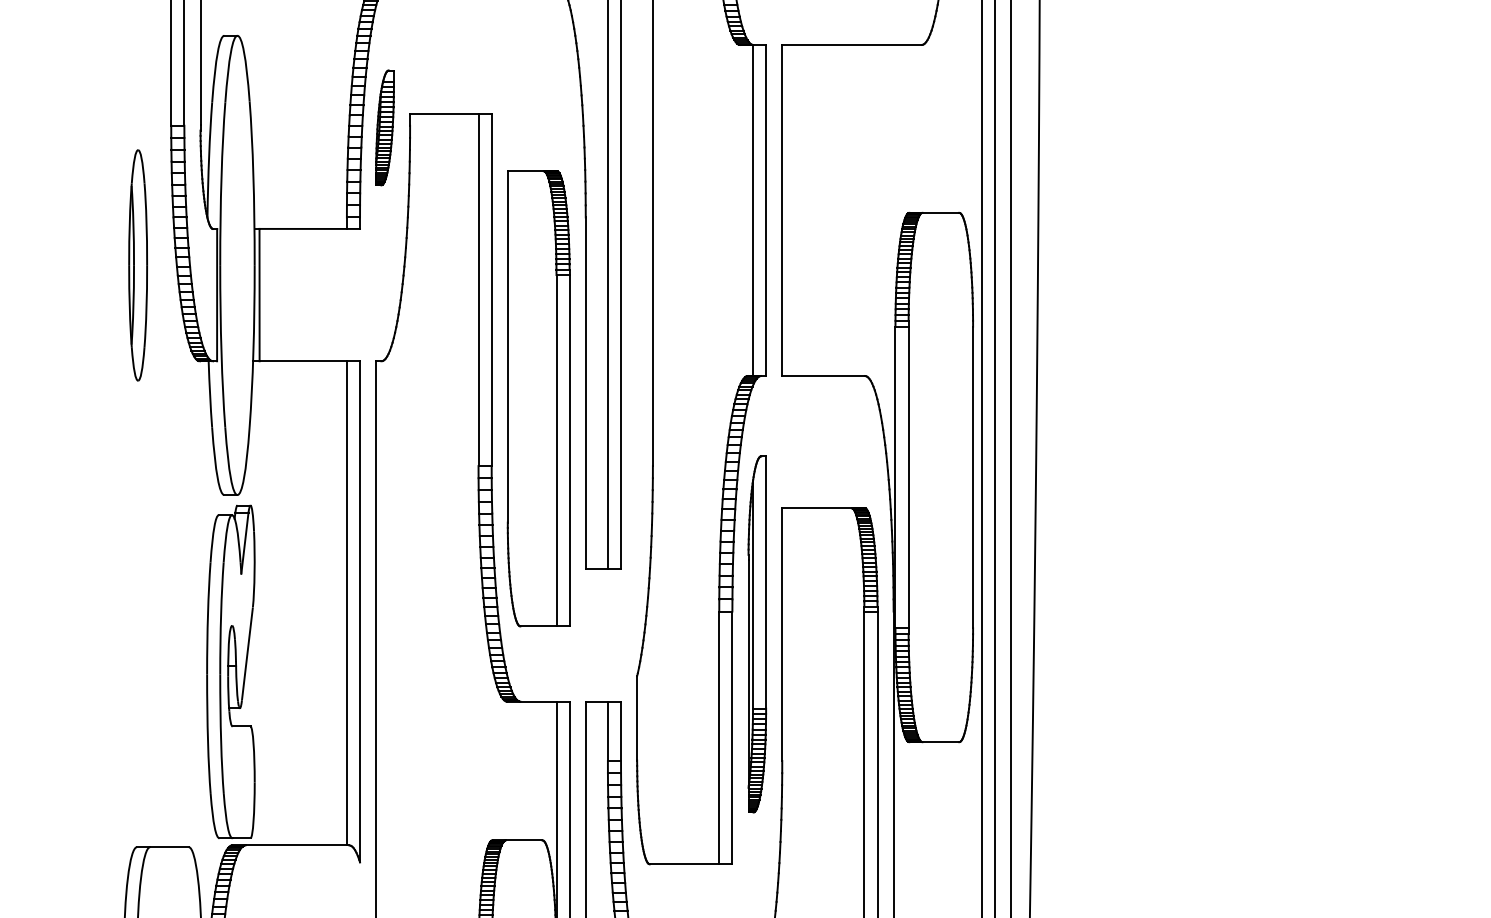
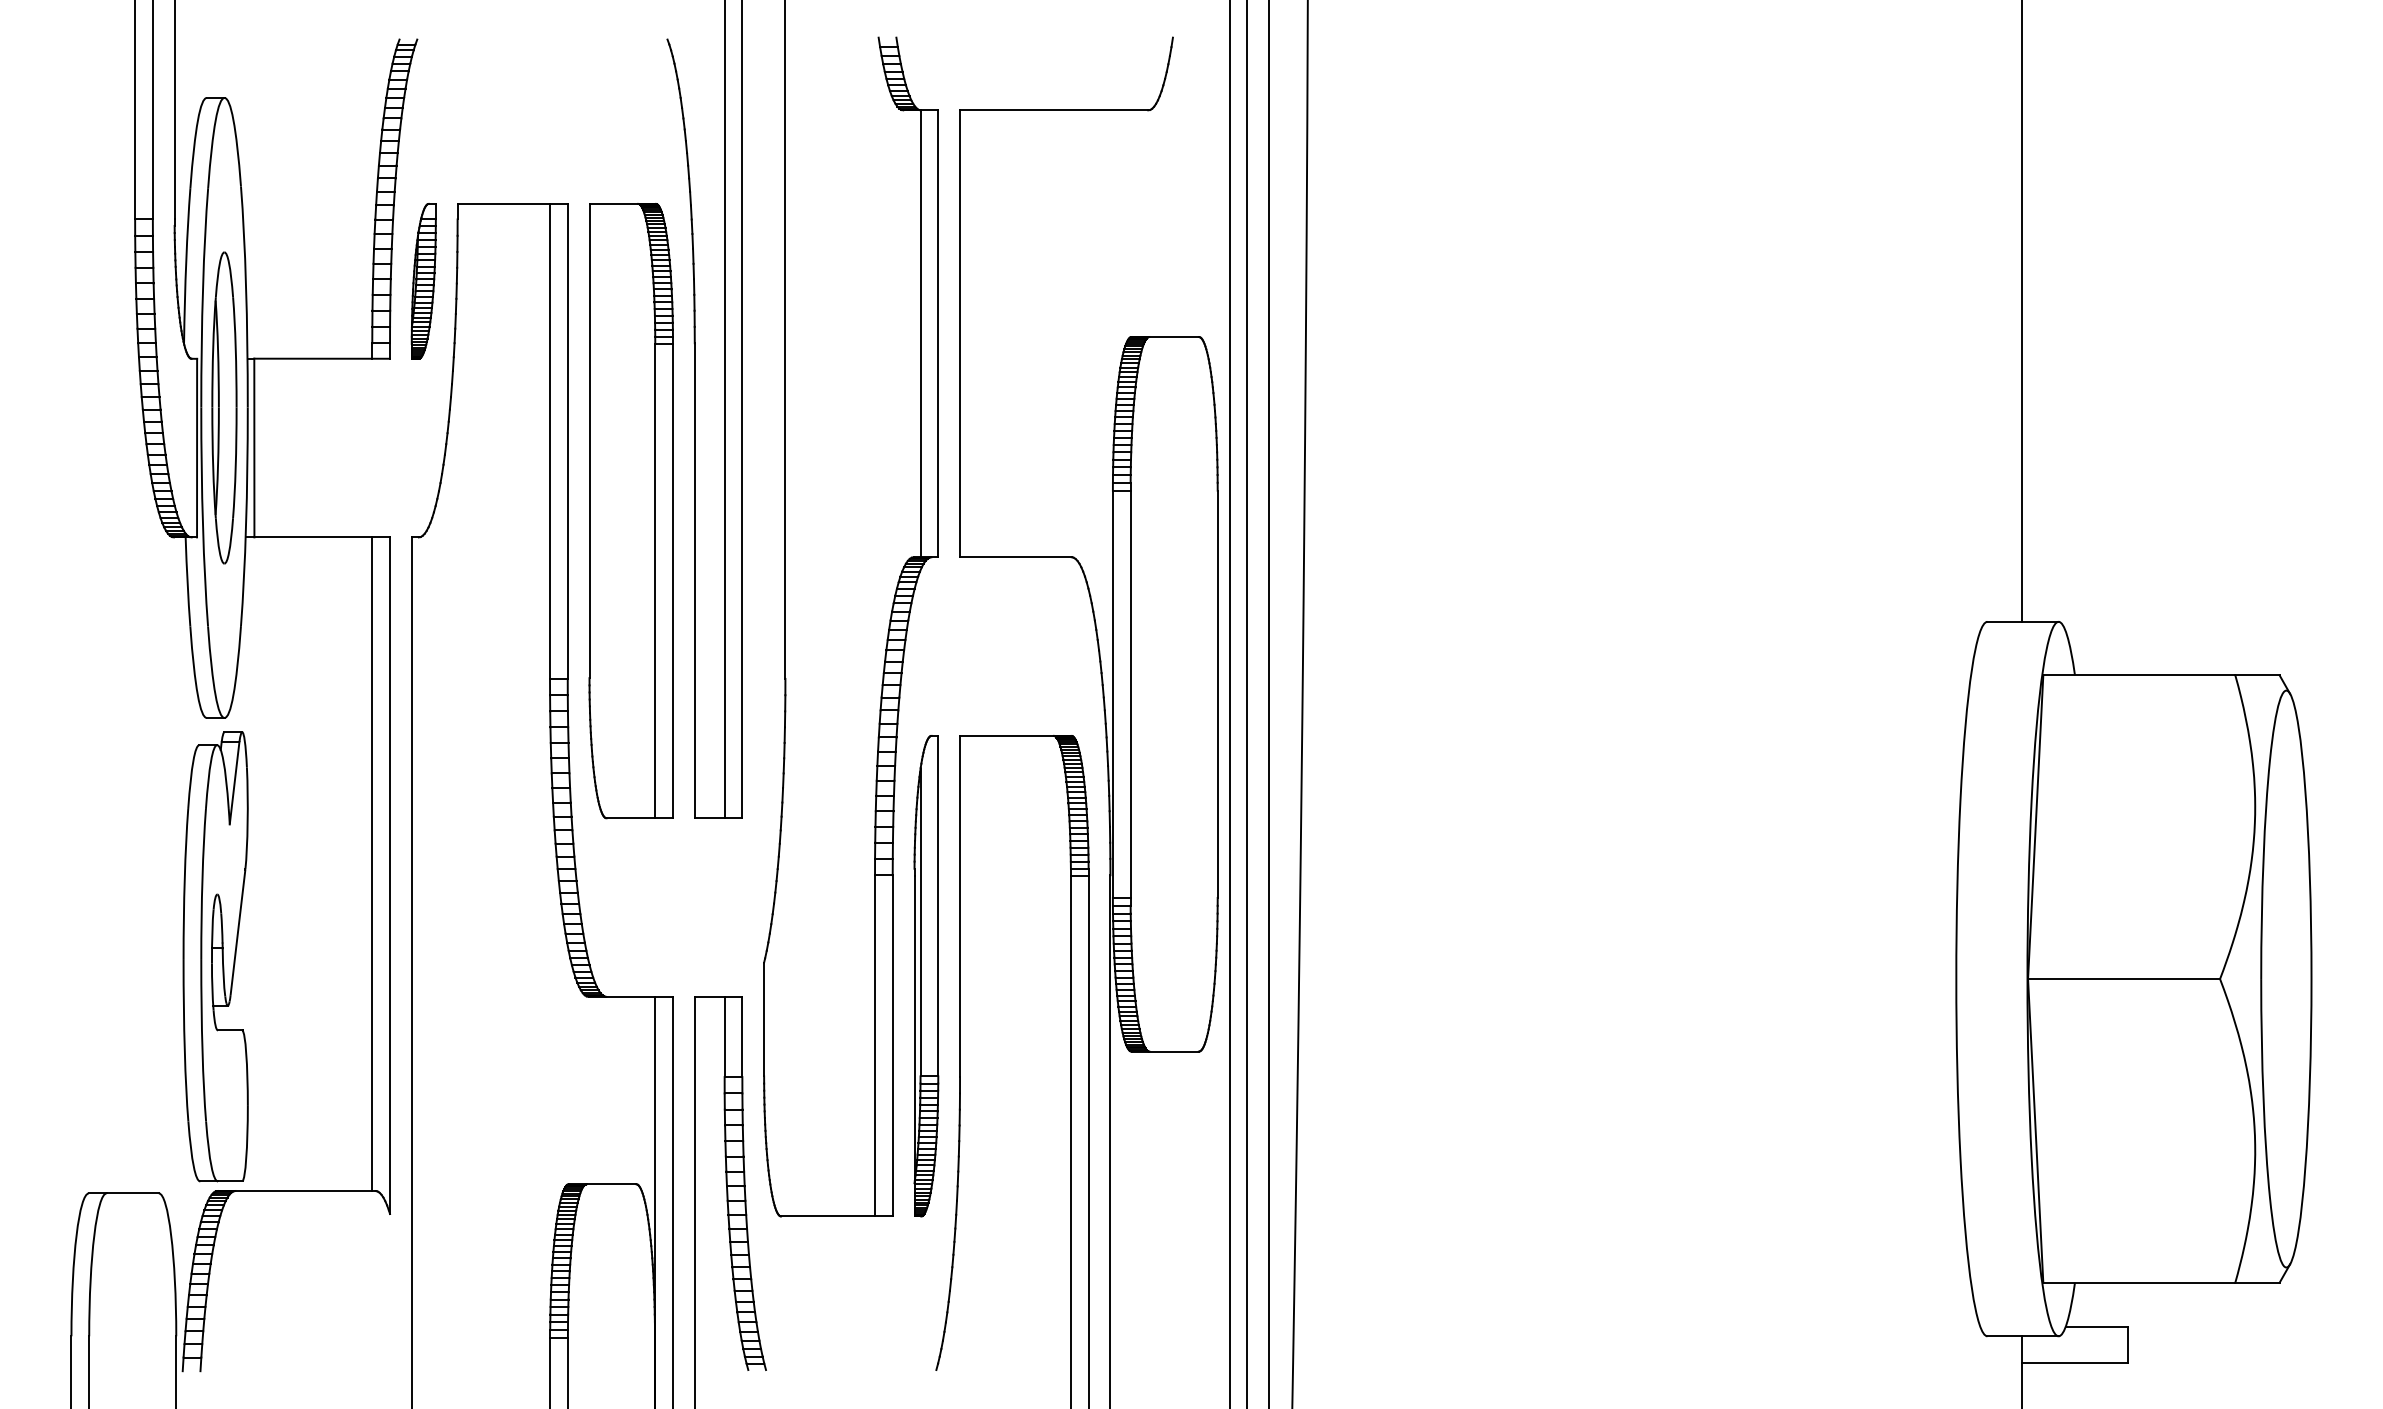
part: (384, 128) -> (423, 281), moved
part: (138, 265) -> (224, 407), moved
part: (538, 399) -> (630, 511), moved
part: (757, 634) -> (926, 976), moved

